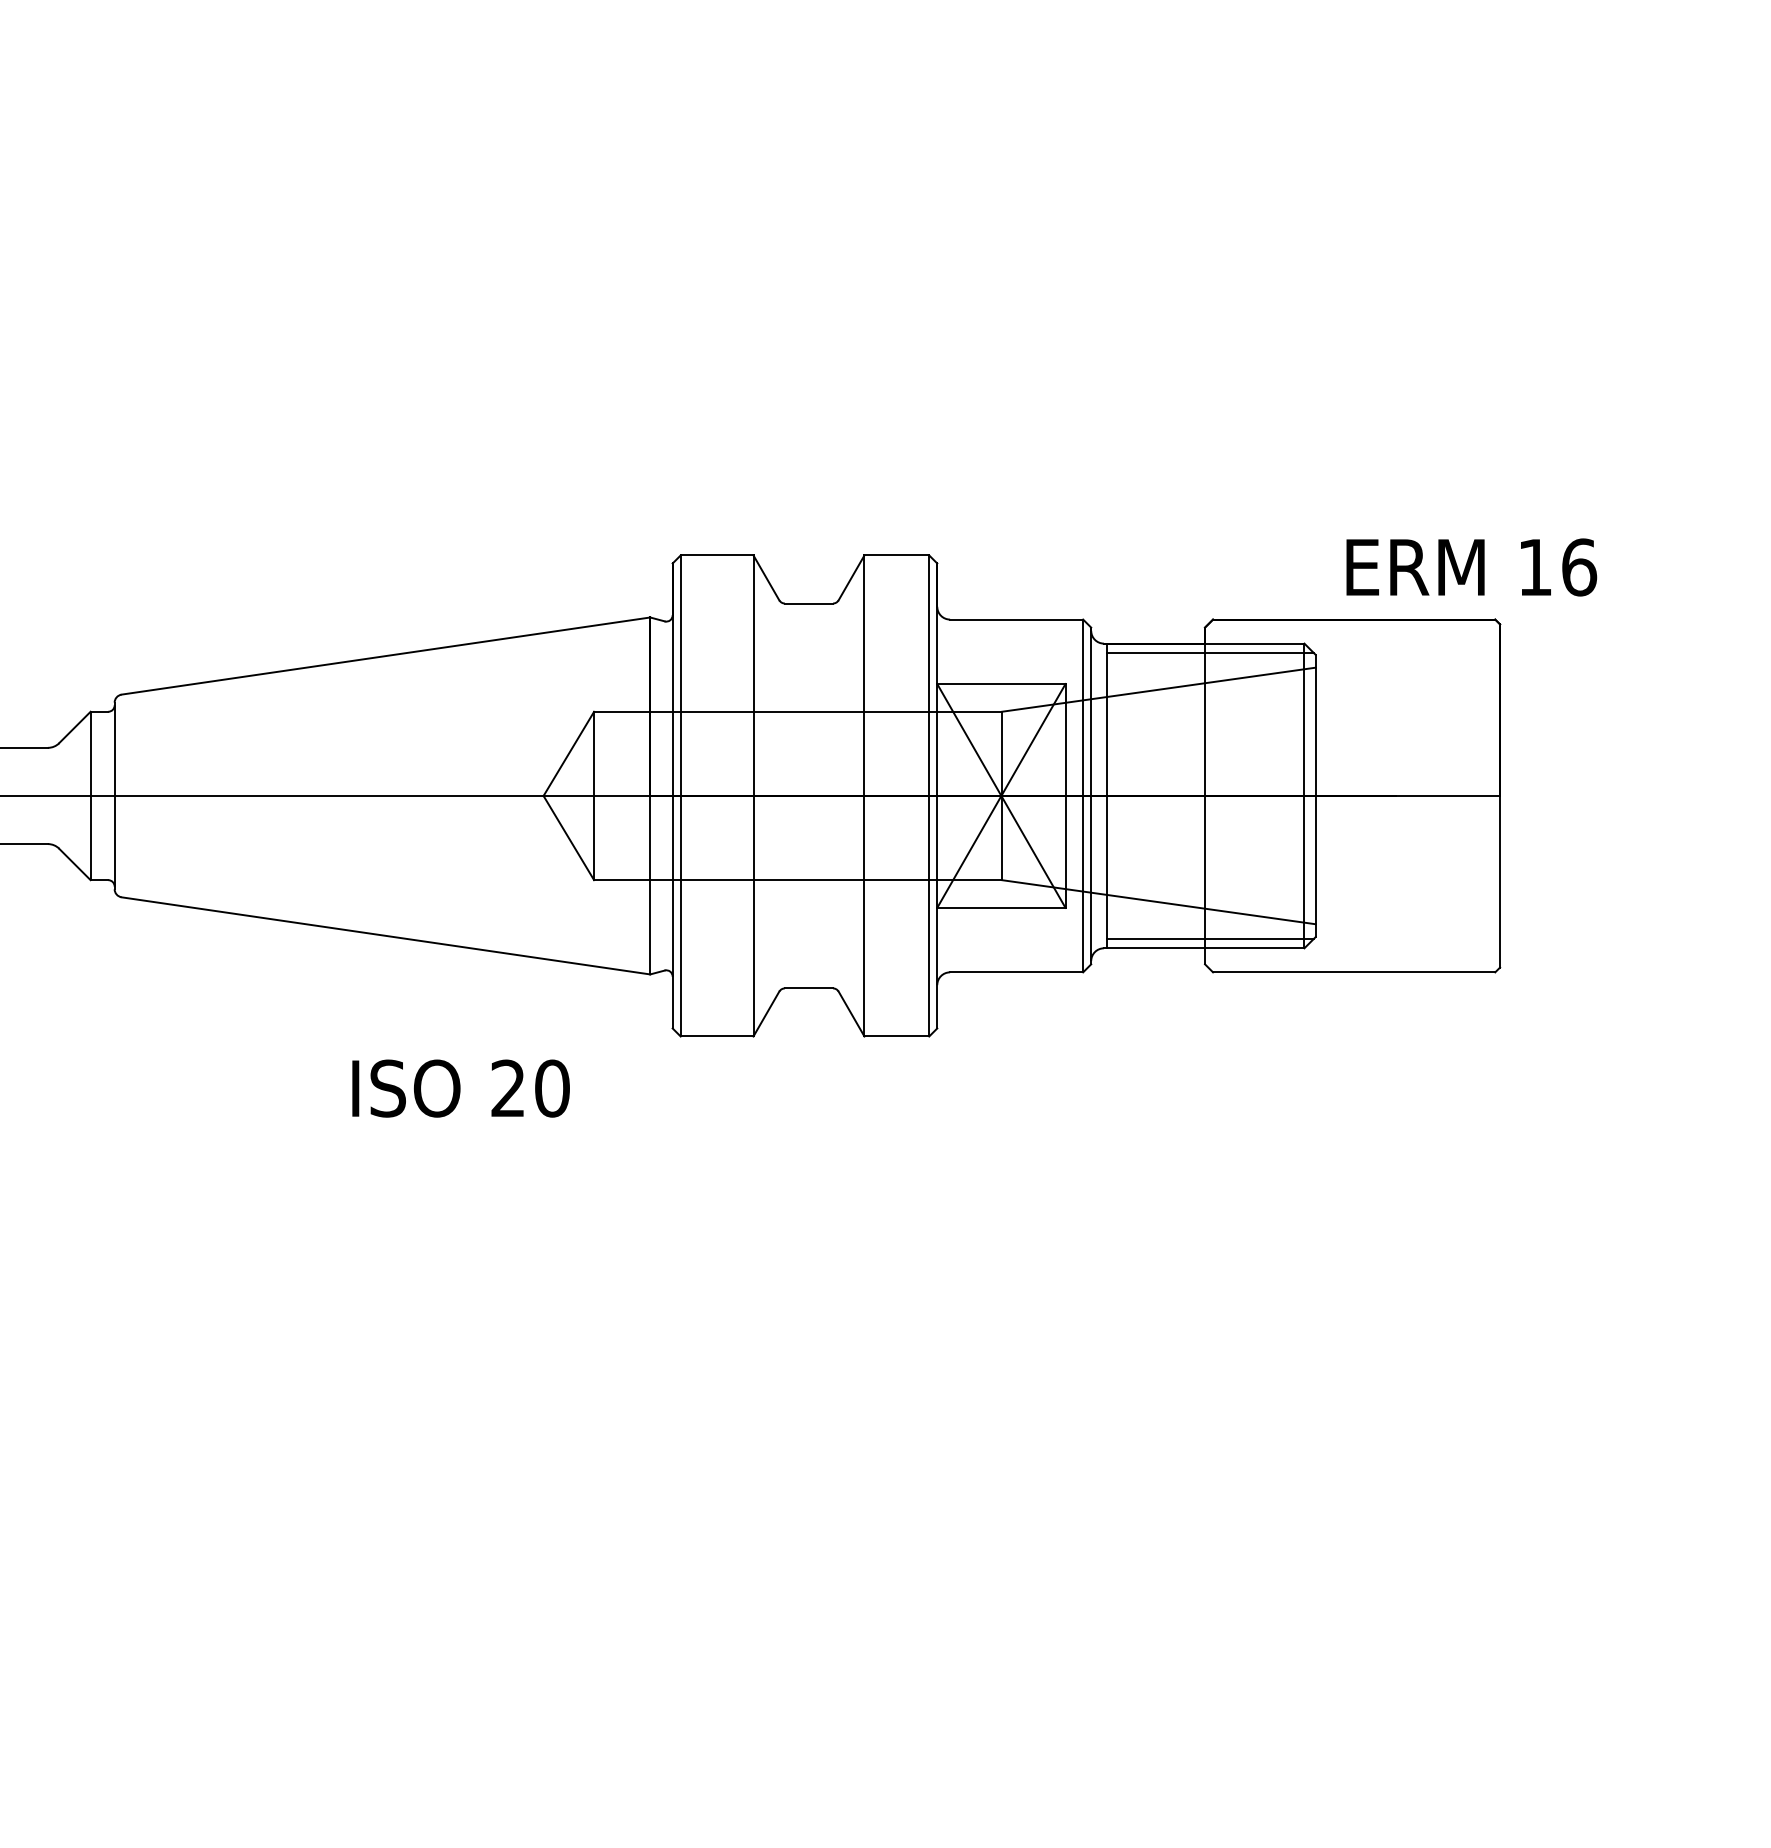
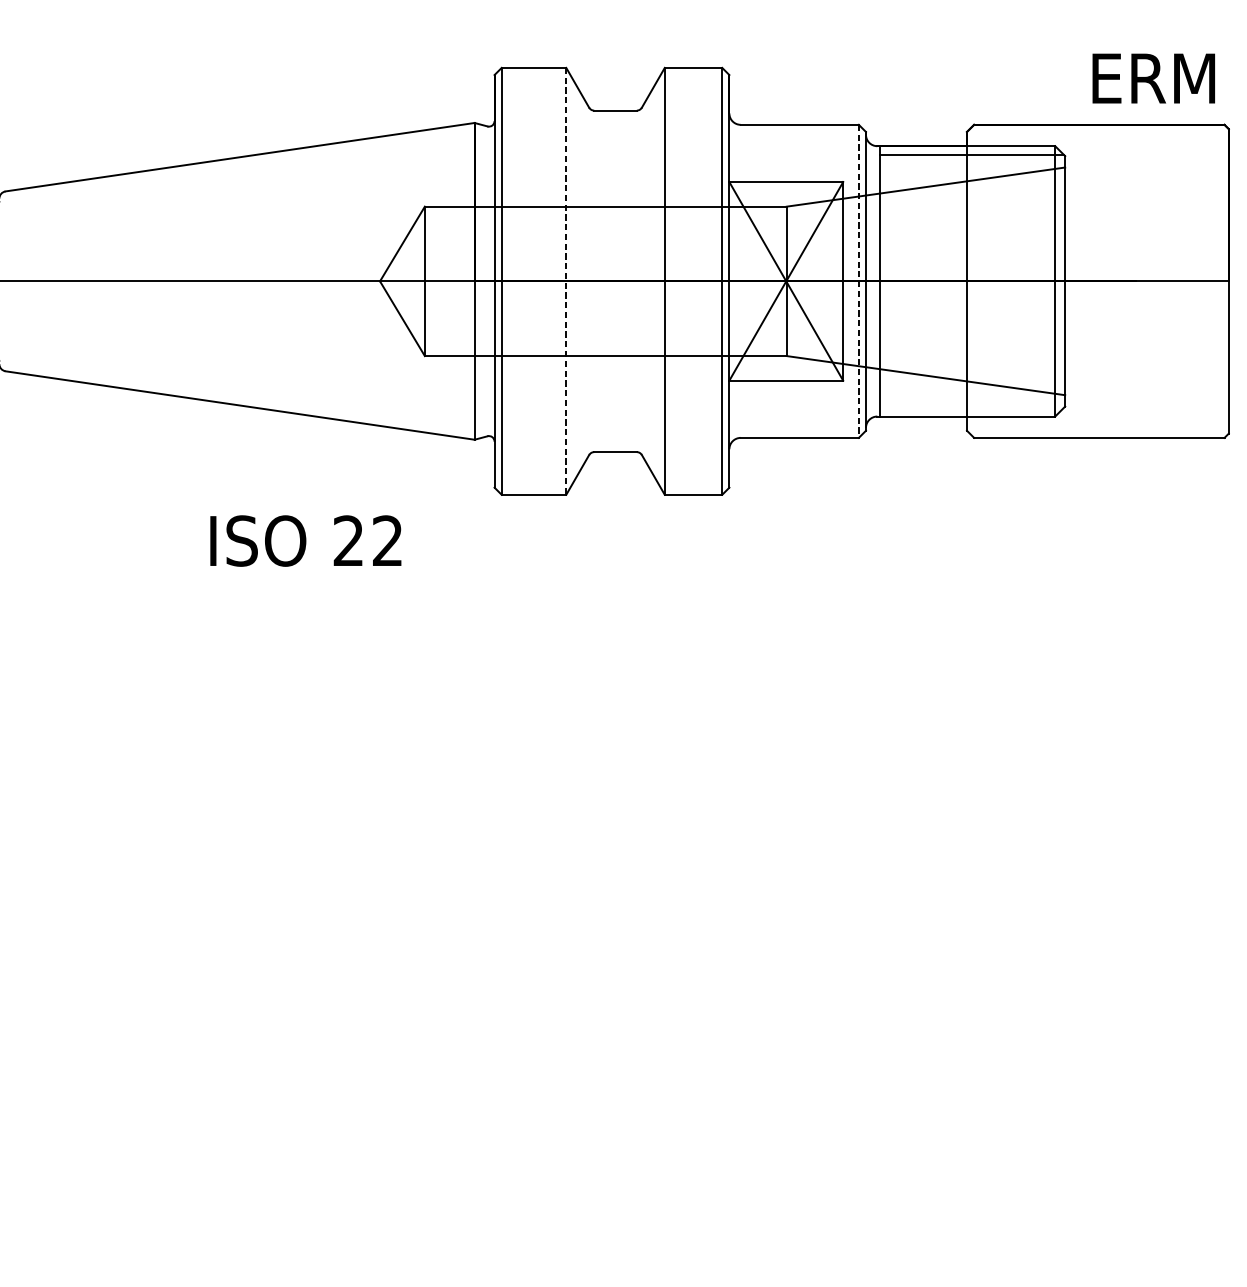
line: (753, 795) -> (566, 280), solid -> dashed
line: (1083, 796) -> (859, 281), solid -> dashed
line: (1210, 938) -> (971, 407), removed
text: (552, 1088) -> (387, 540), 20 -> 22

